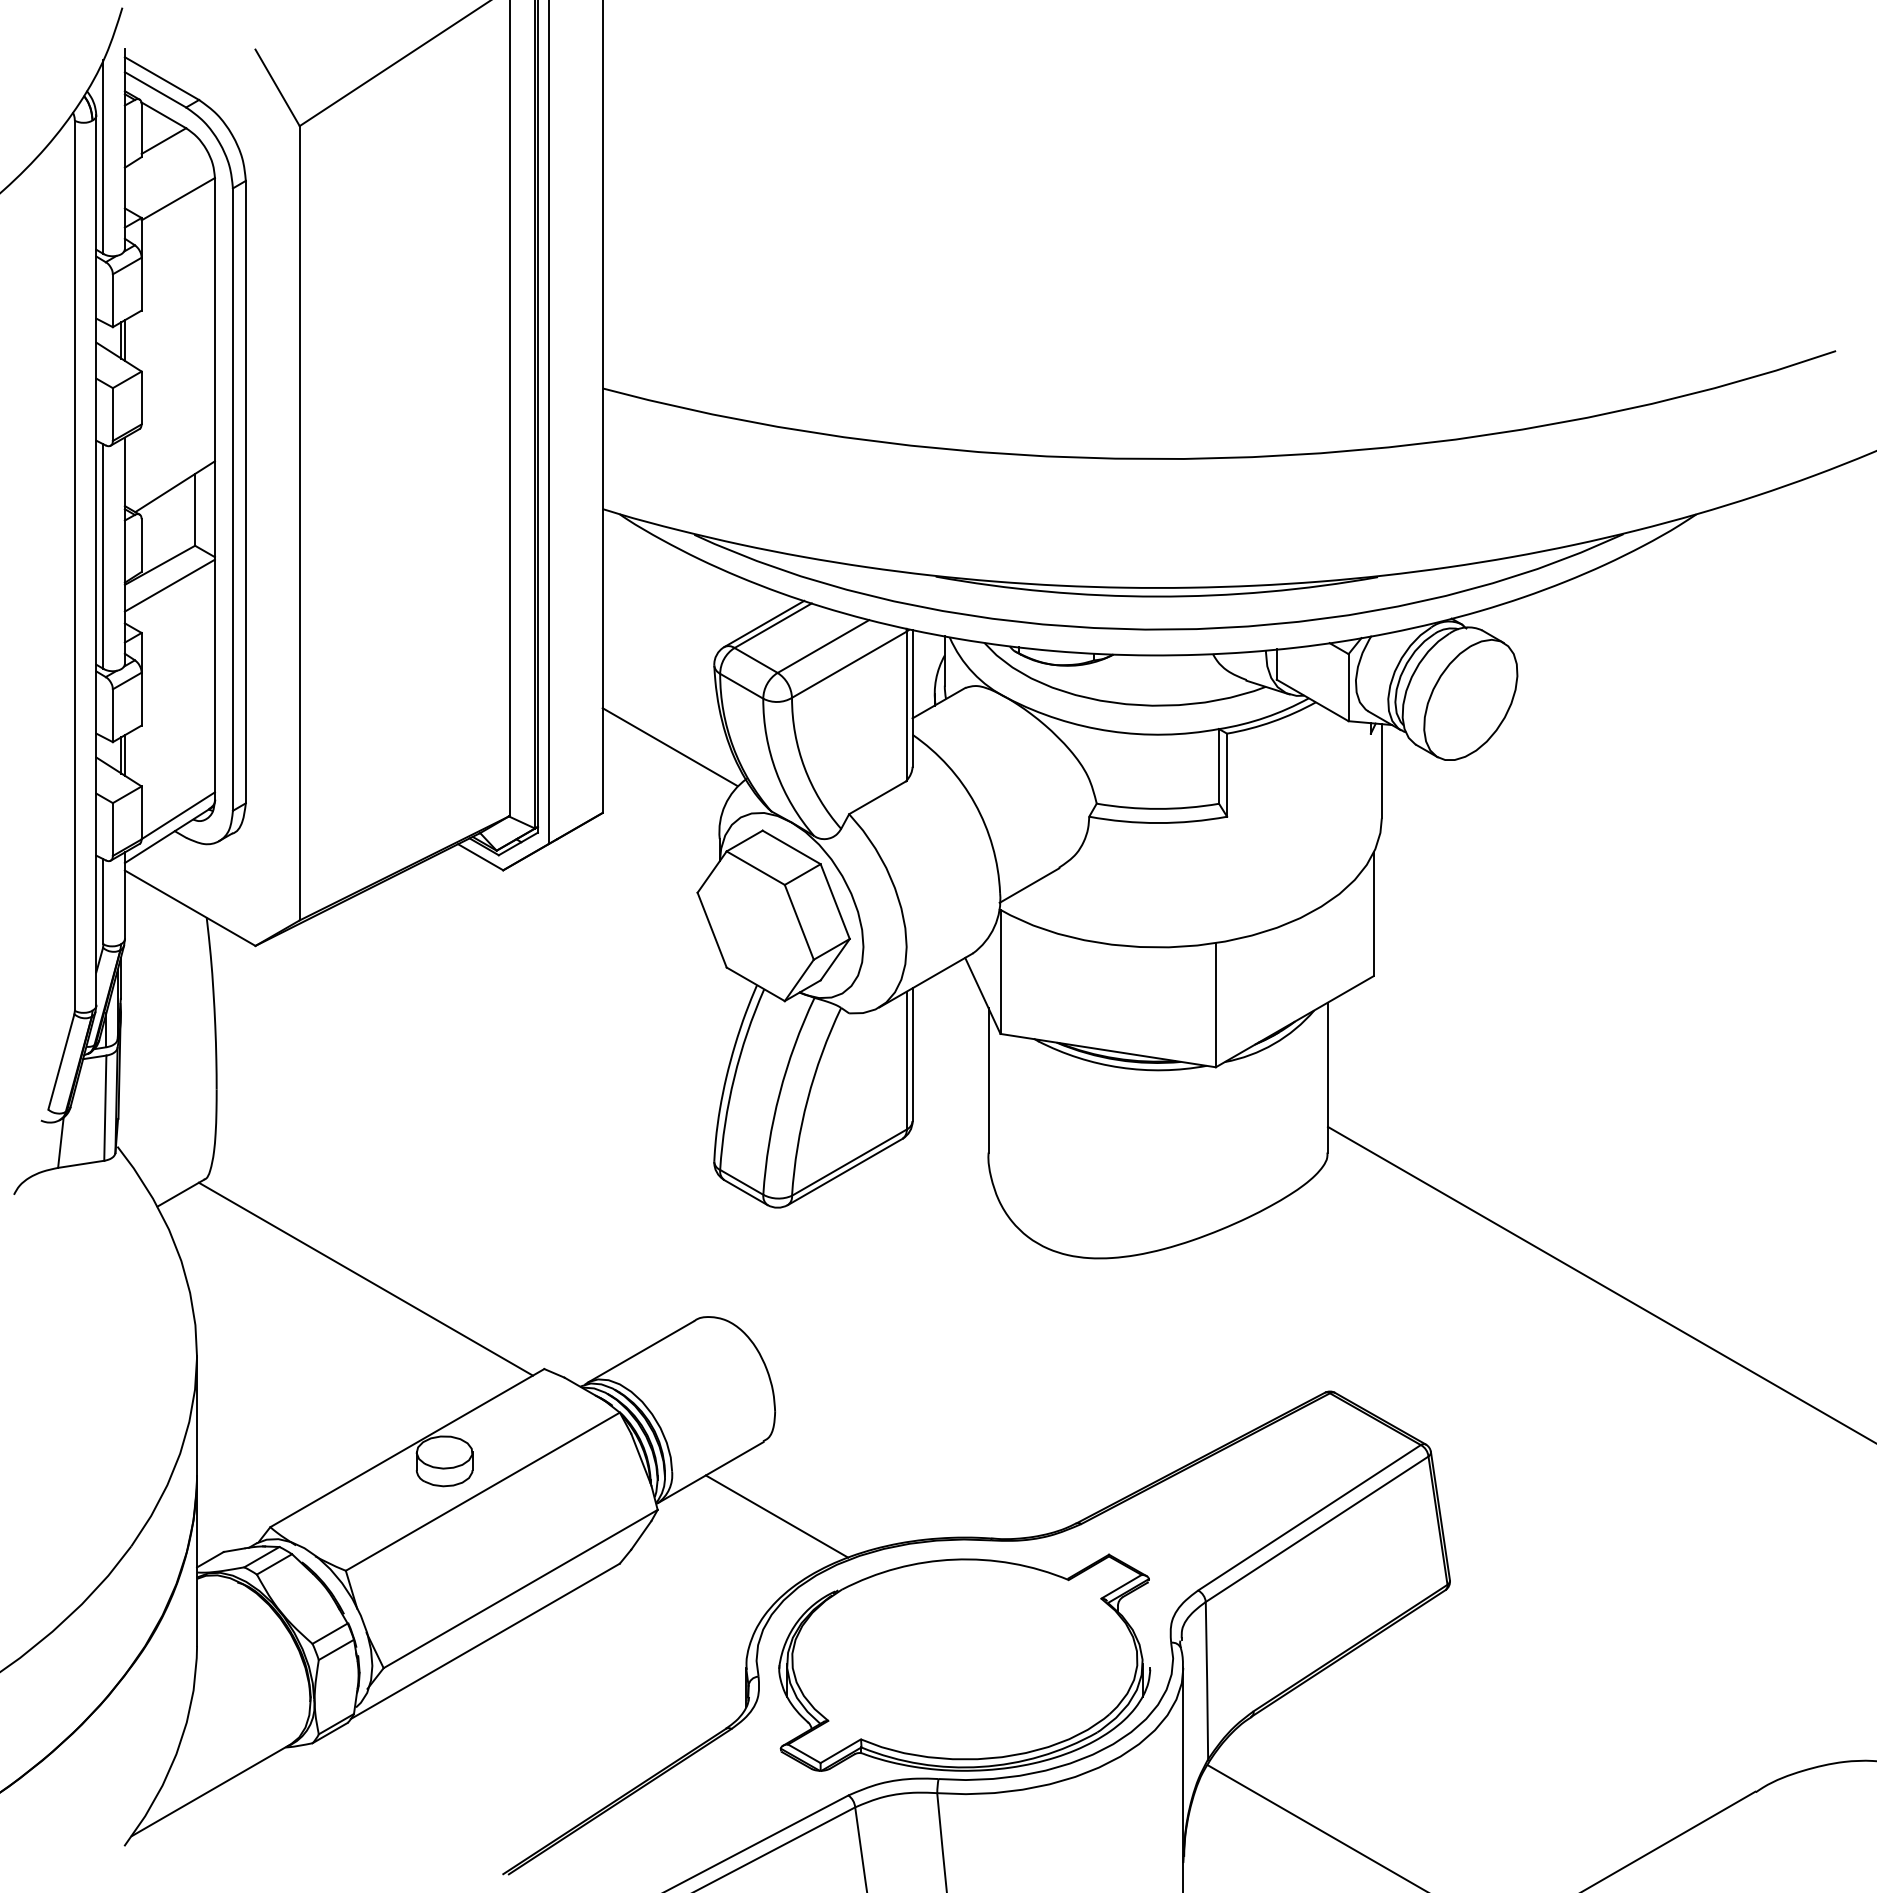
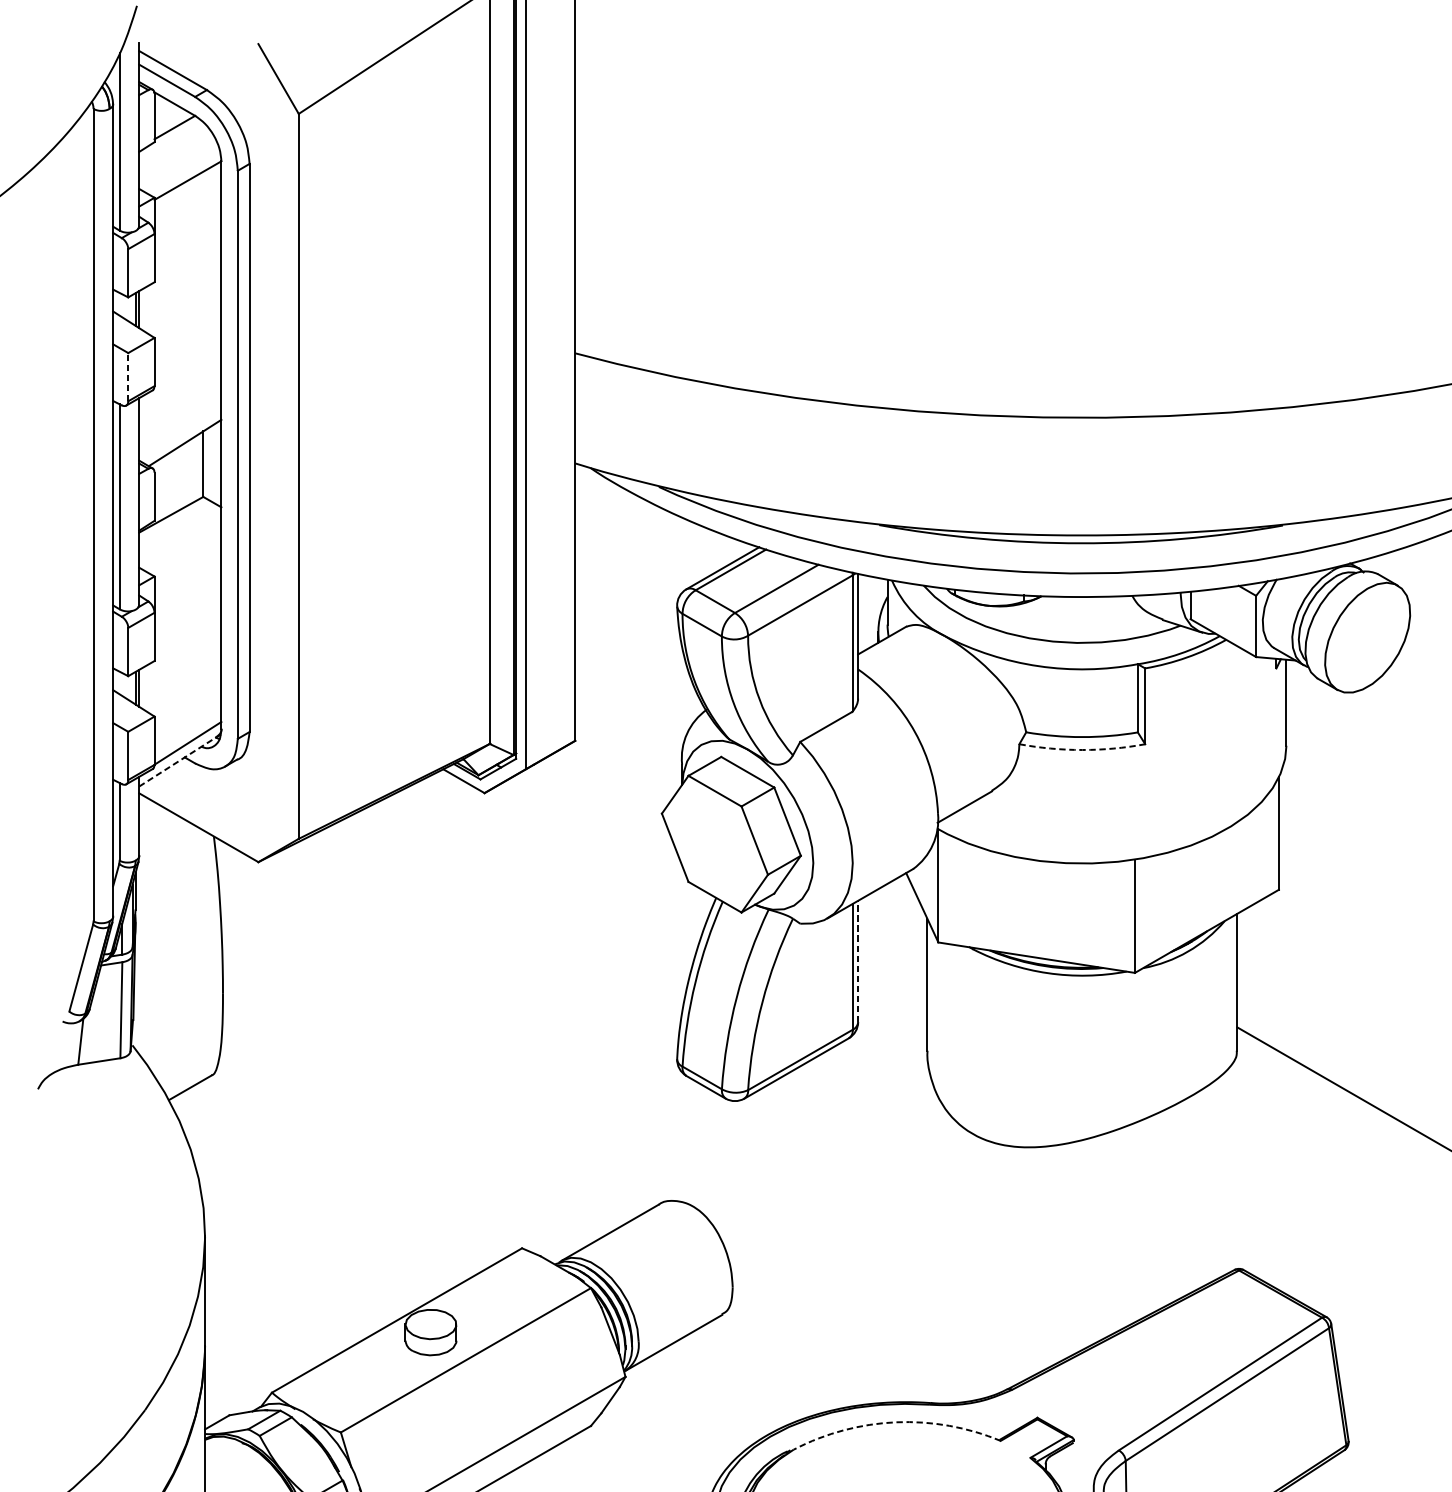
line: (112, 414) -> (127, 377), solid -> dashed
line: (169, 585) -> (179, 533), removed
line: (669, 747) -> (636, 681), removed
arc: (1158, 823) -> (1082, 750), solid -> dashed
line: (167, 835) -> (178, 761), solid -> dashed
line: (912, 1054) -> (858, 961), solid -> dashed
line: (365, 1278) -> (358, 1165), removed
line: (776, 1516) -> (733, 1382), removed
arc: (954, 1559) -> (896, 1422), solid -> dashed

